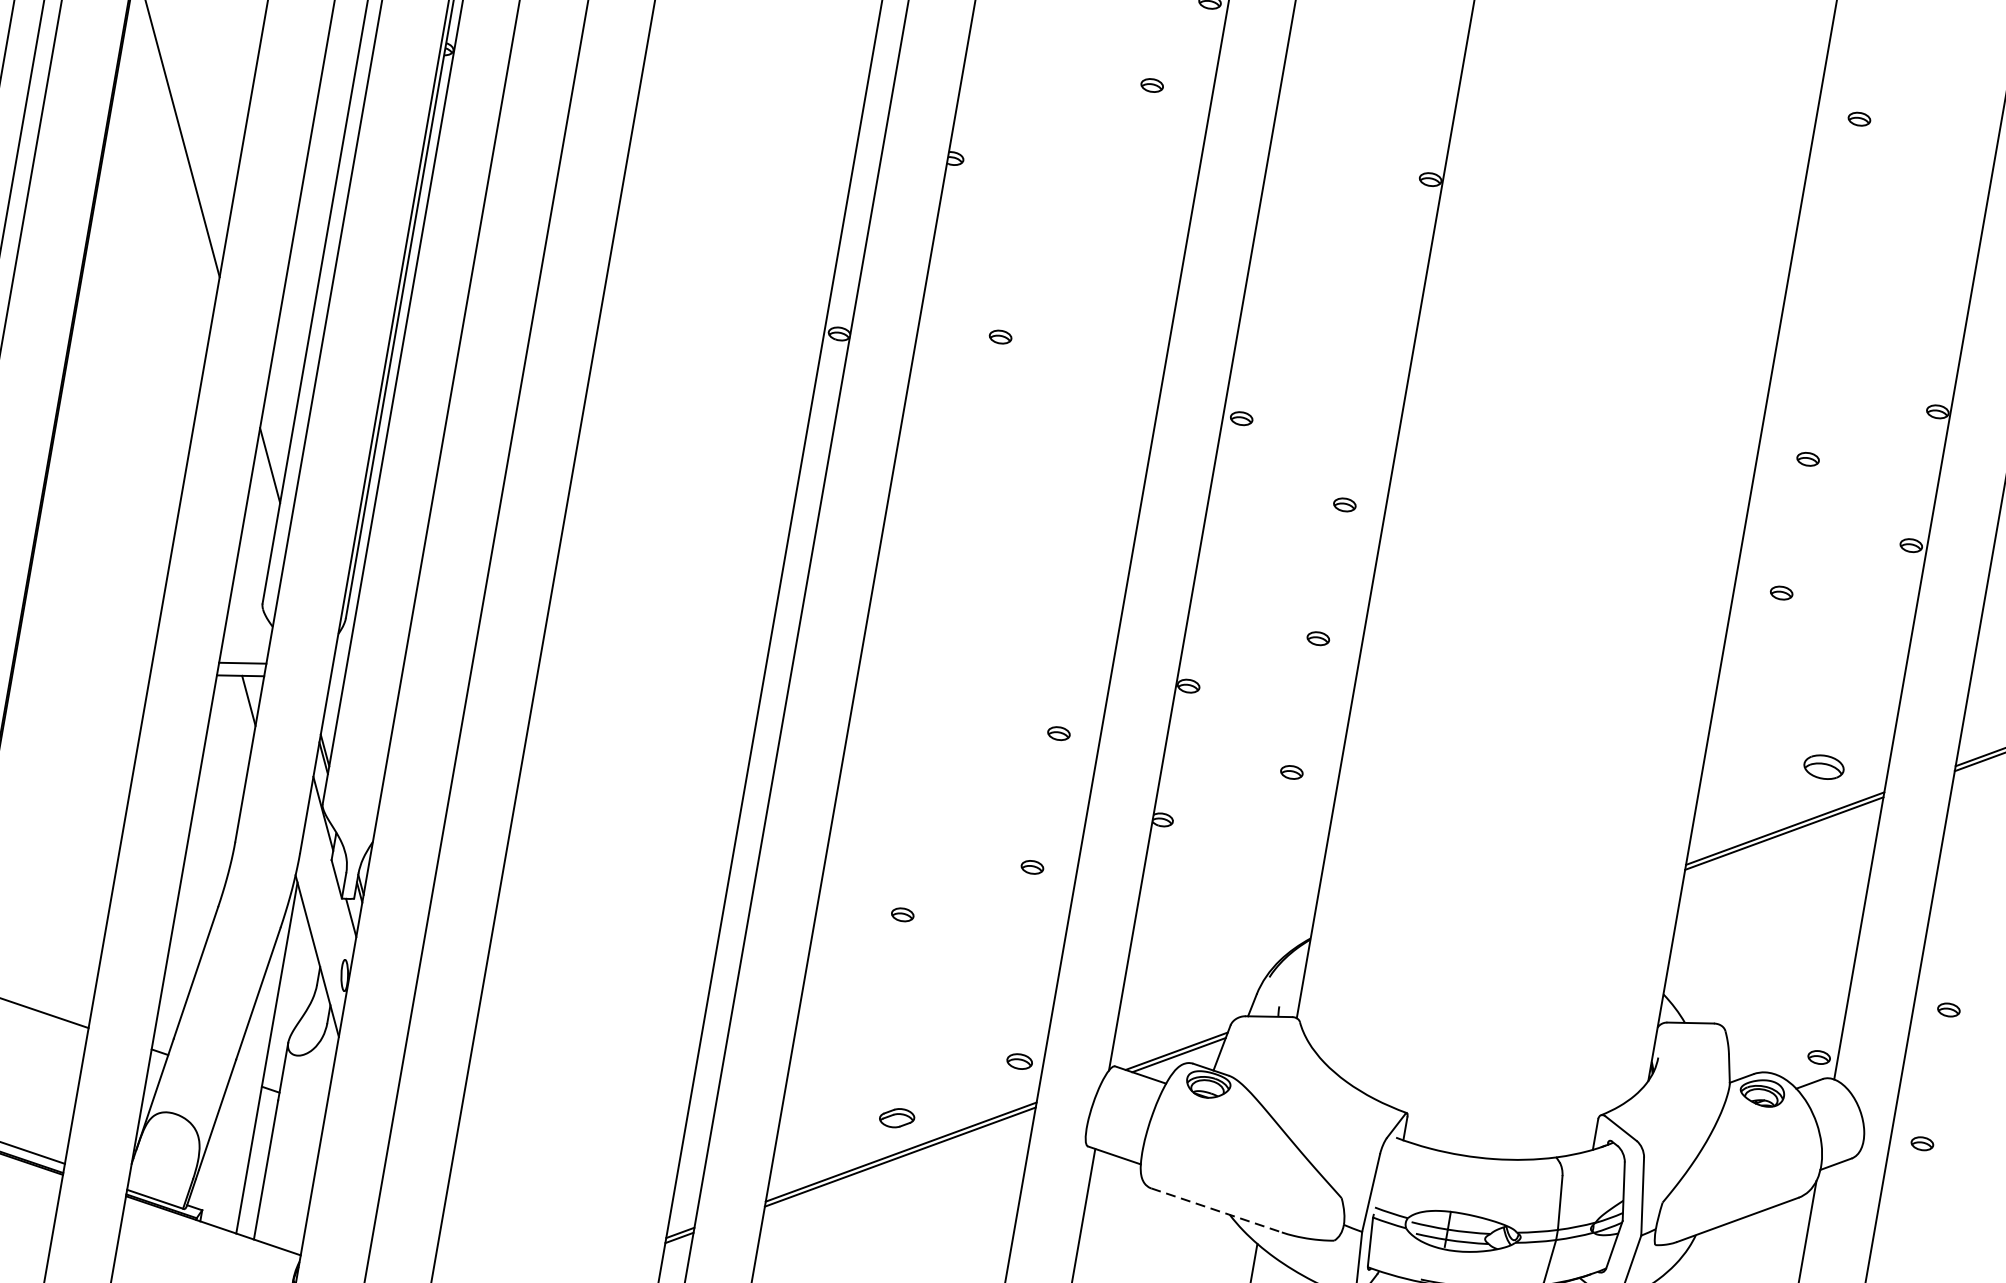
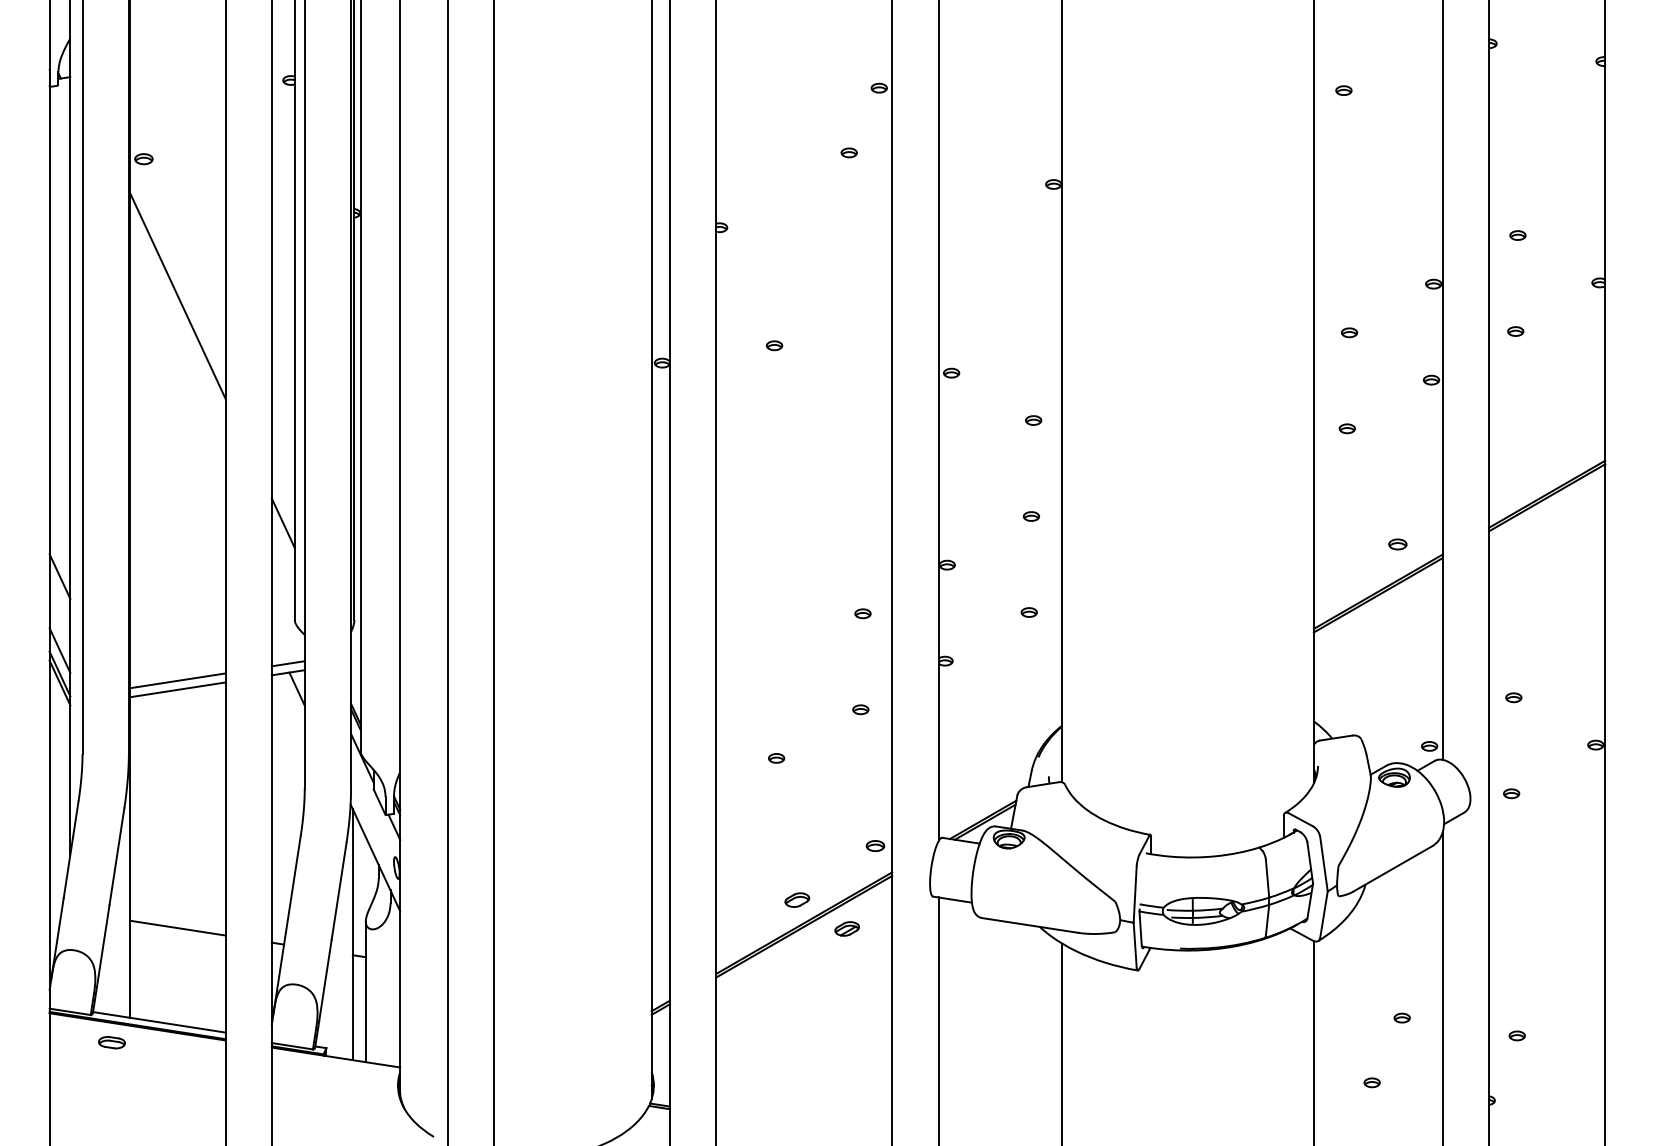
line: (83, 659) -> (177, 680), added
line: (81, 672) -> (177, 689), added
part: (1823, 767) -> (1397, 544), size x0.62
part: (959, 1169) -> (846, 928), added
line: (1217, 1210) -> (1030, 925), dashed -> solid

